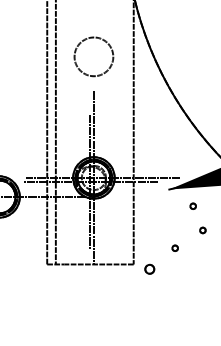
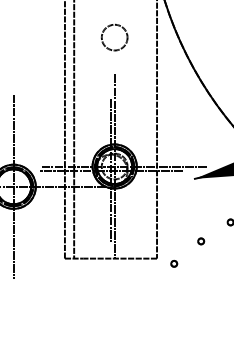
circle: (93, 56) -> (114, 37), size x0.62
part: (192, 205) -> (219, 195), removed
part: (149, 269) -> (173, 263), size x0.62

